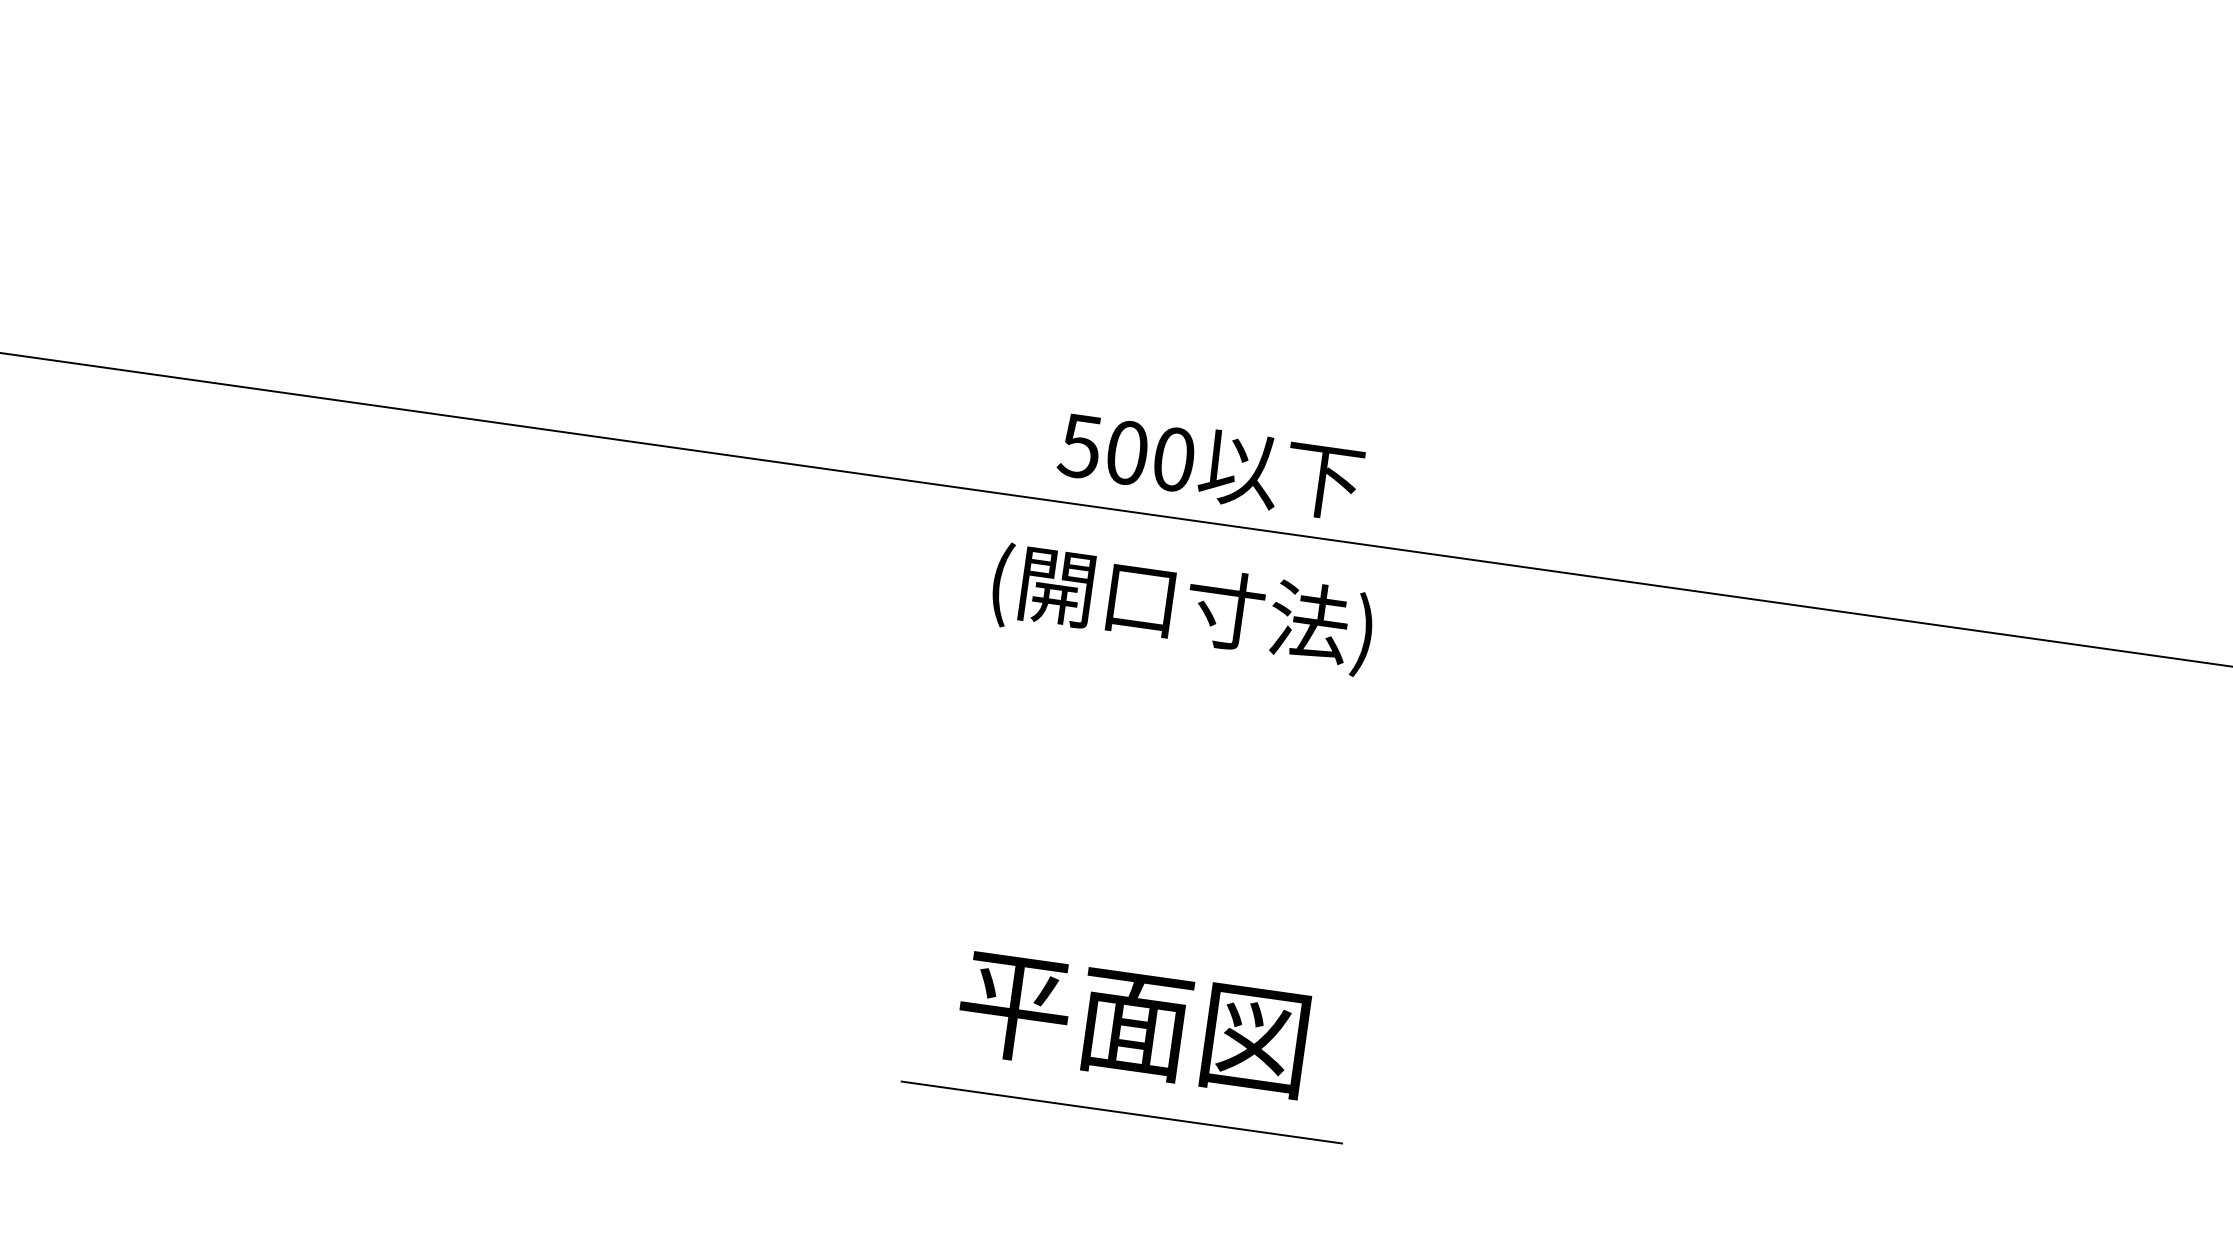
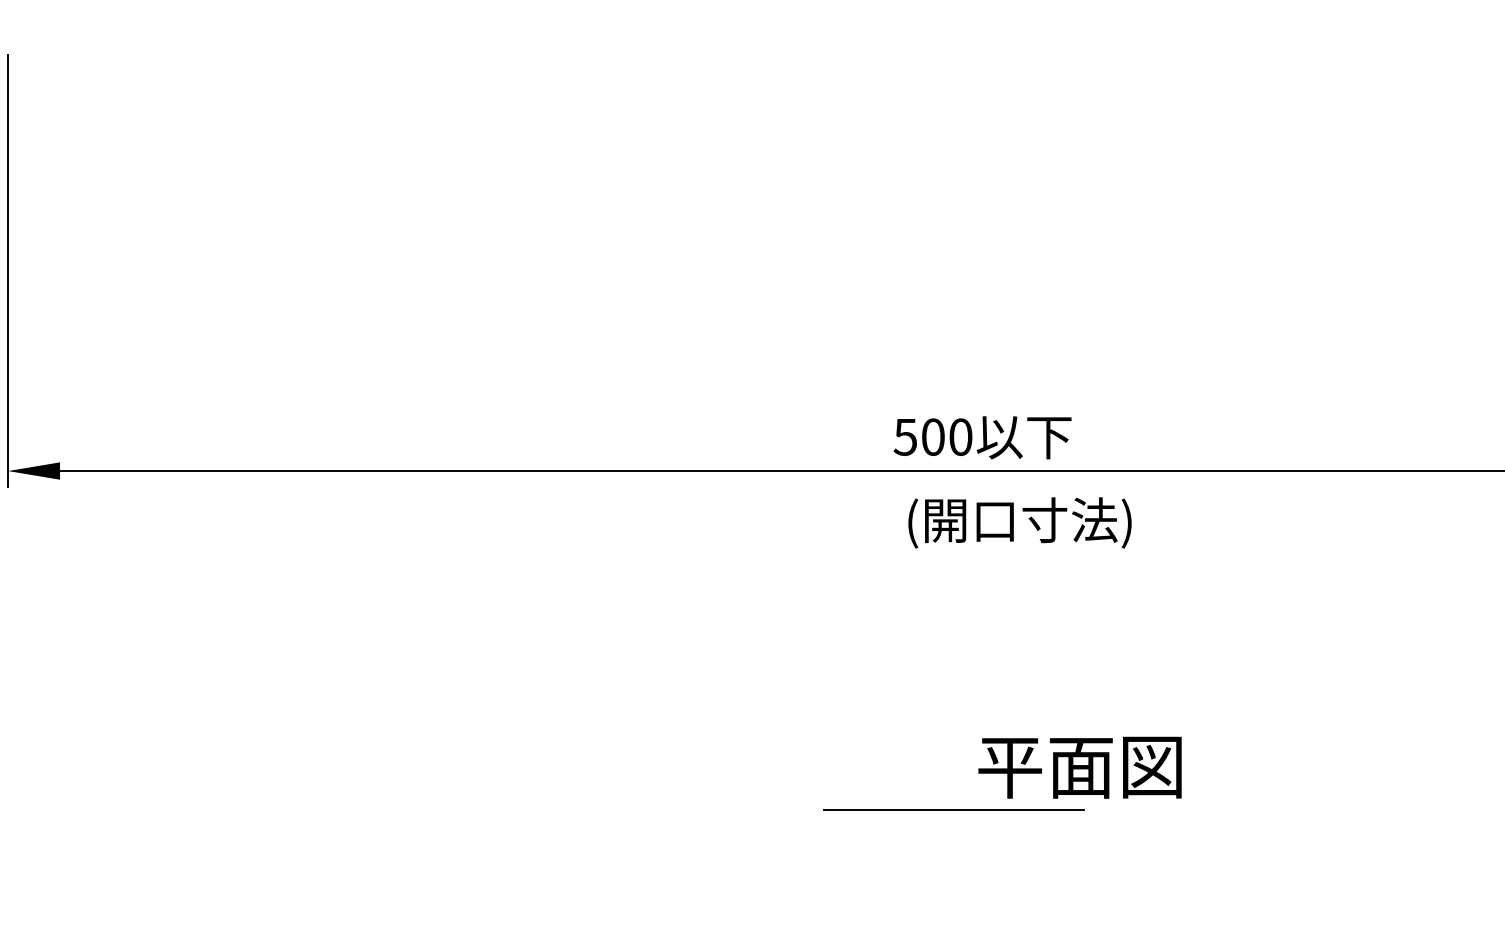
text: (1181, 607) -> (1019, 522), moved
text: (1132, 1023) -> (1079, 767), moved
line: (1121, 1111) -> (953, 809), moved

